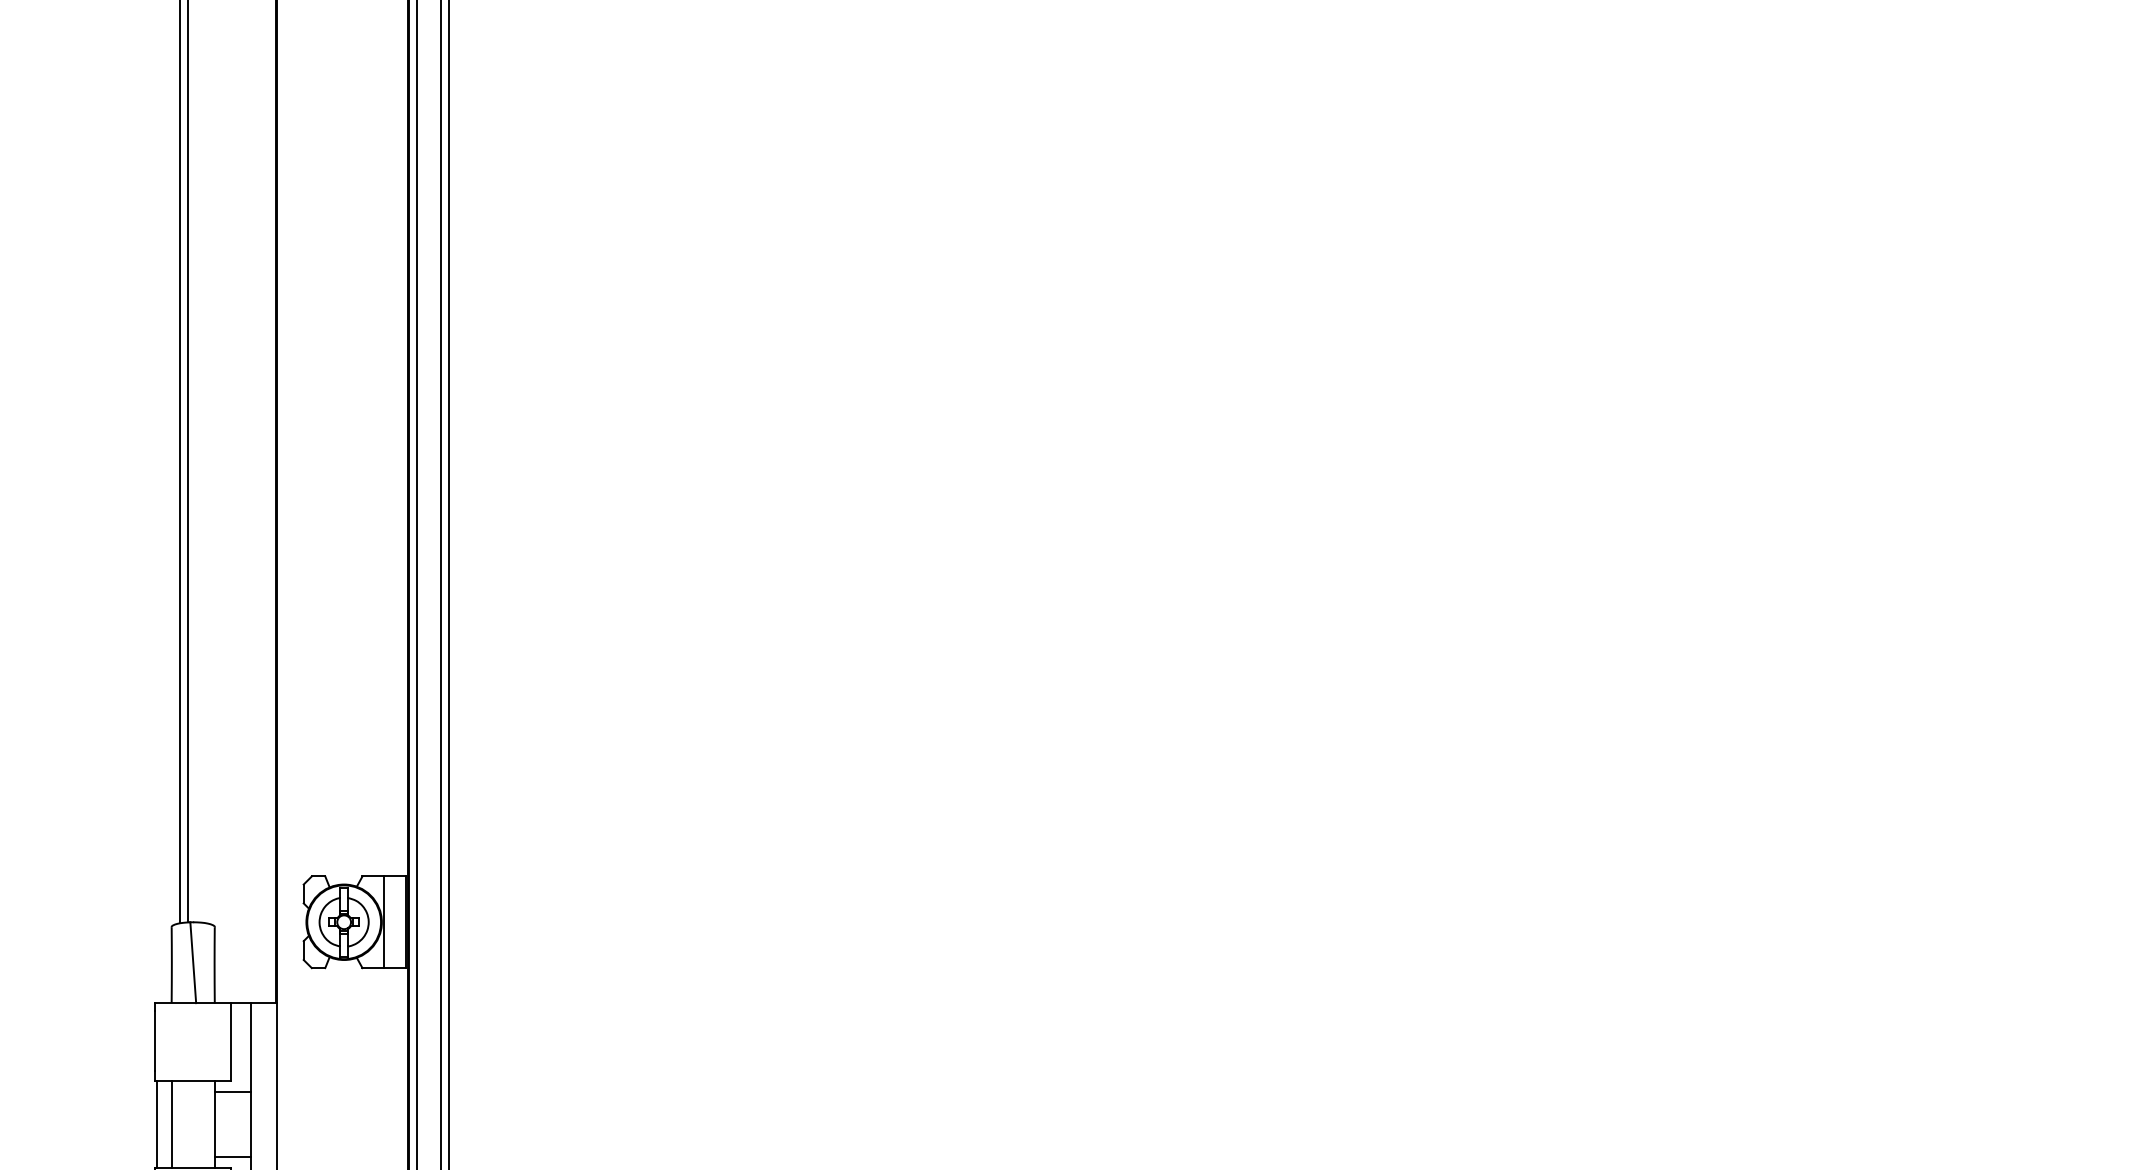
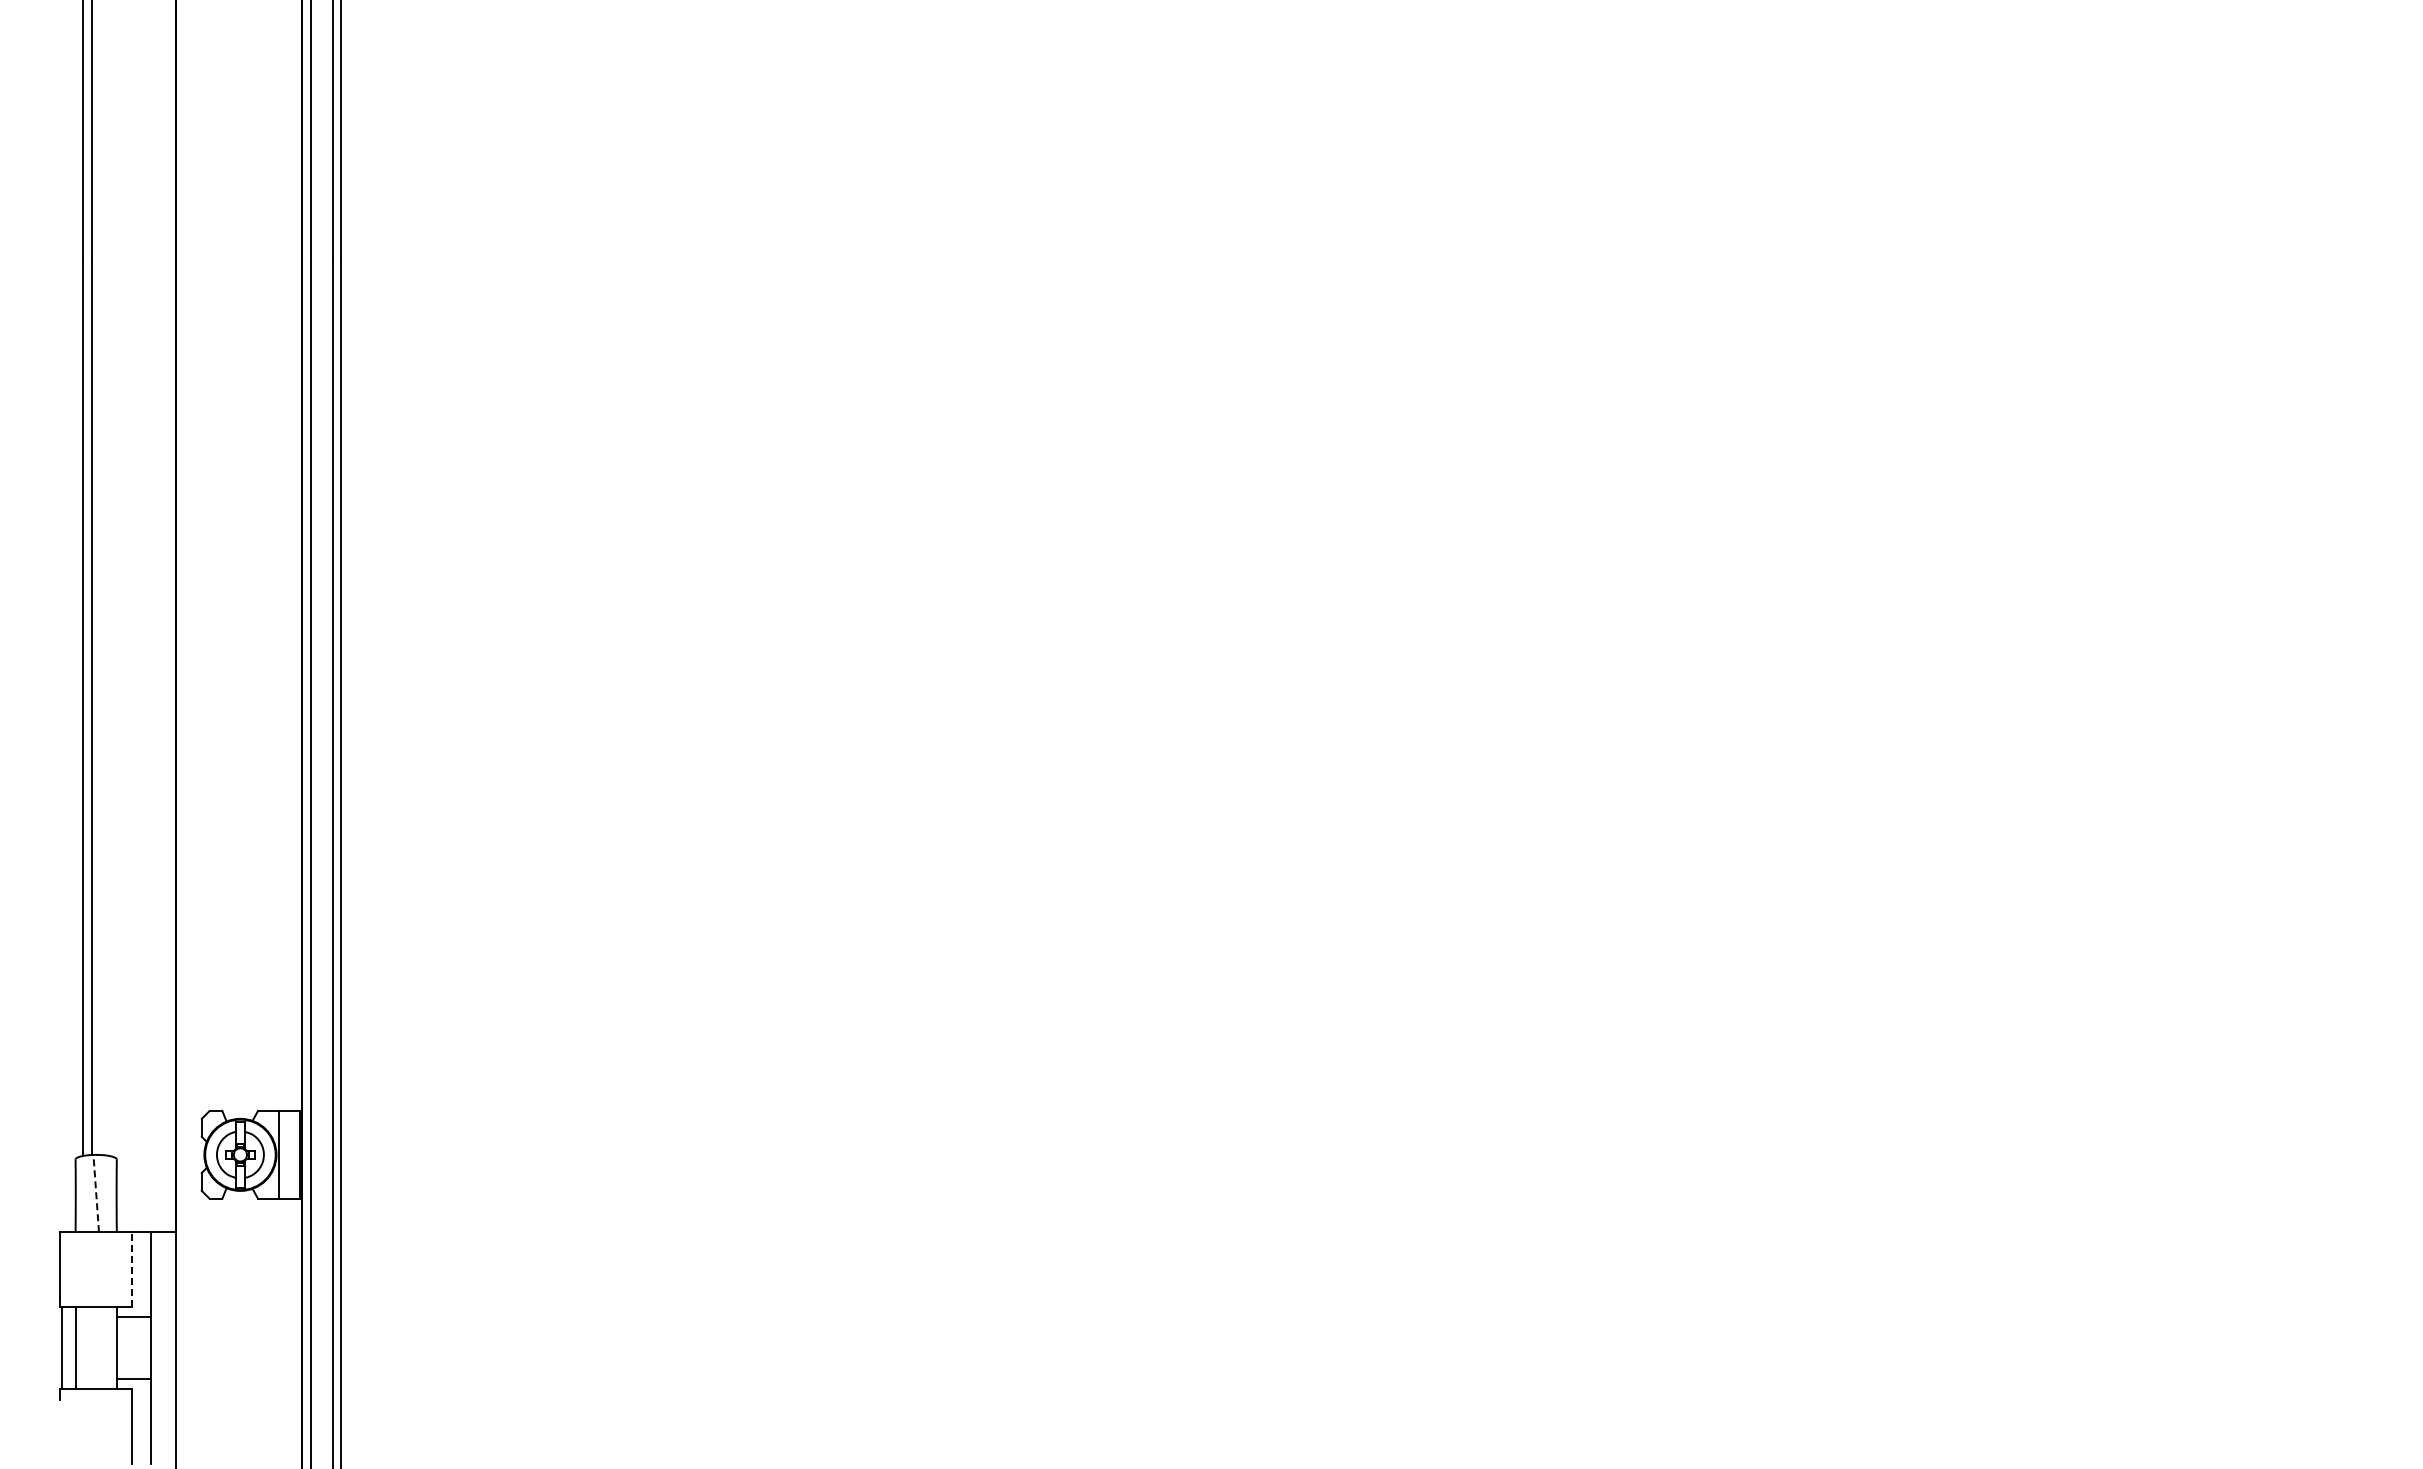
line: (193, 962) -> (96, 1193), solid -> dashed
line: (231, 1042) -> (132, 1269), solid -> dashed

